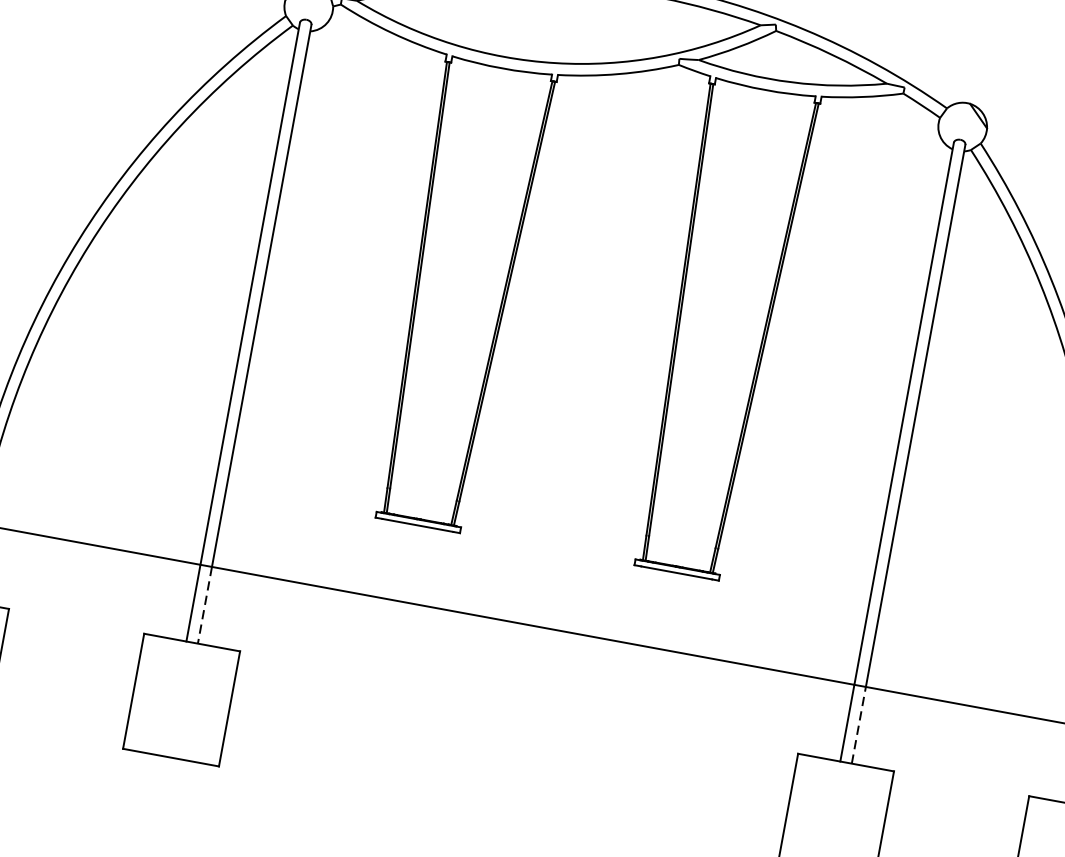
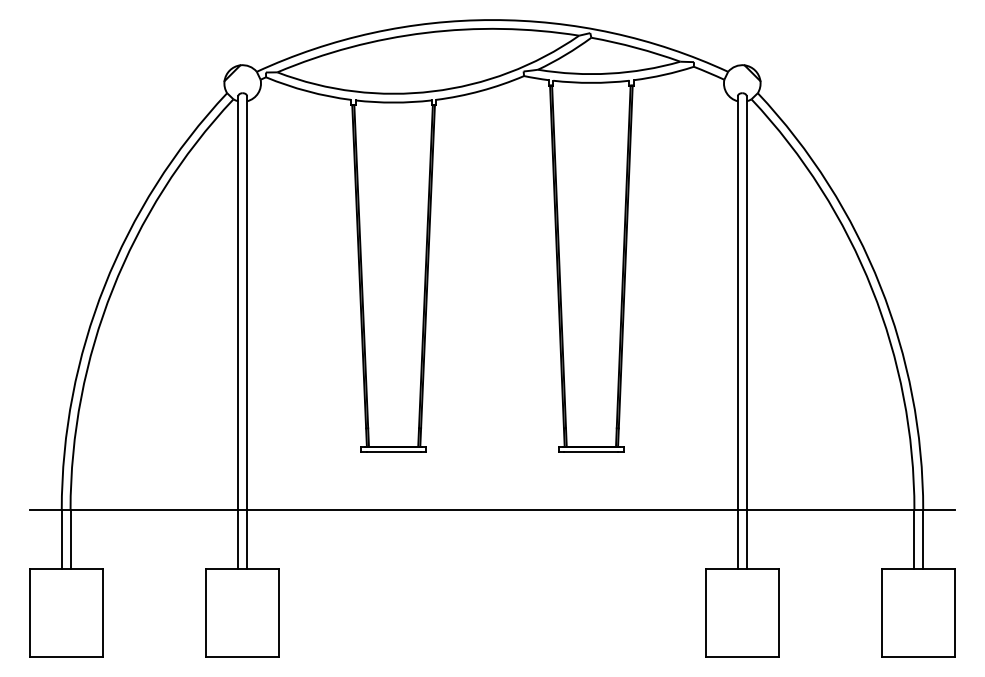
line: (205, 606) -> (247, 540), dashed -> solid
line: (858, 724) -> (746, 539), dashed -> solid

